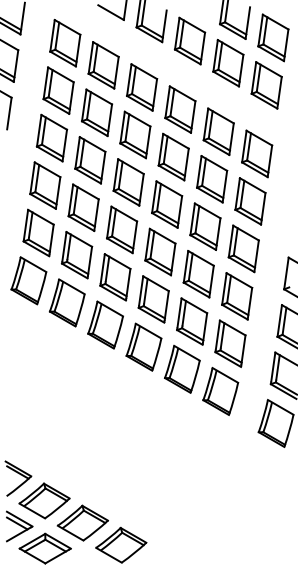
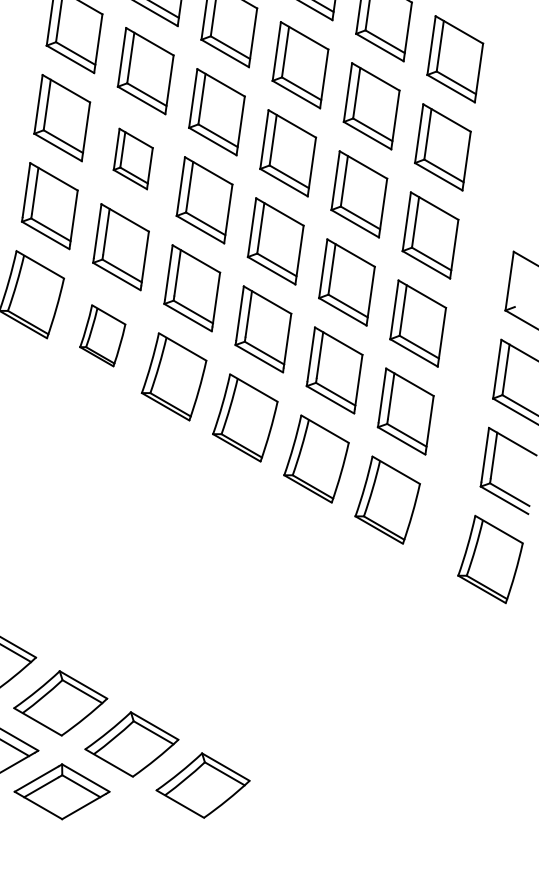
part: (83, 207) -> (133, 158), size x0.7
part: (66, 302) -> (101, 334), size x0.7

